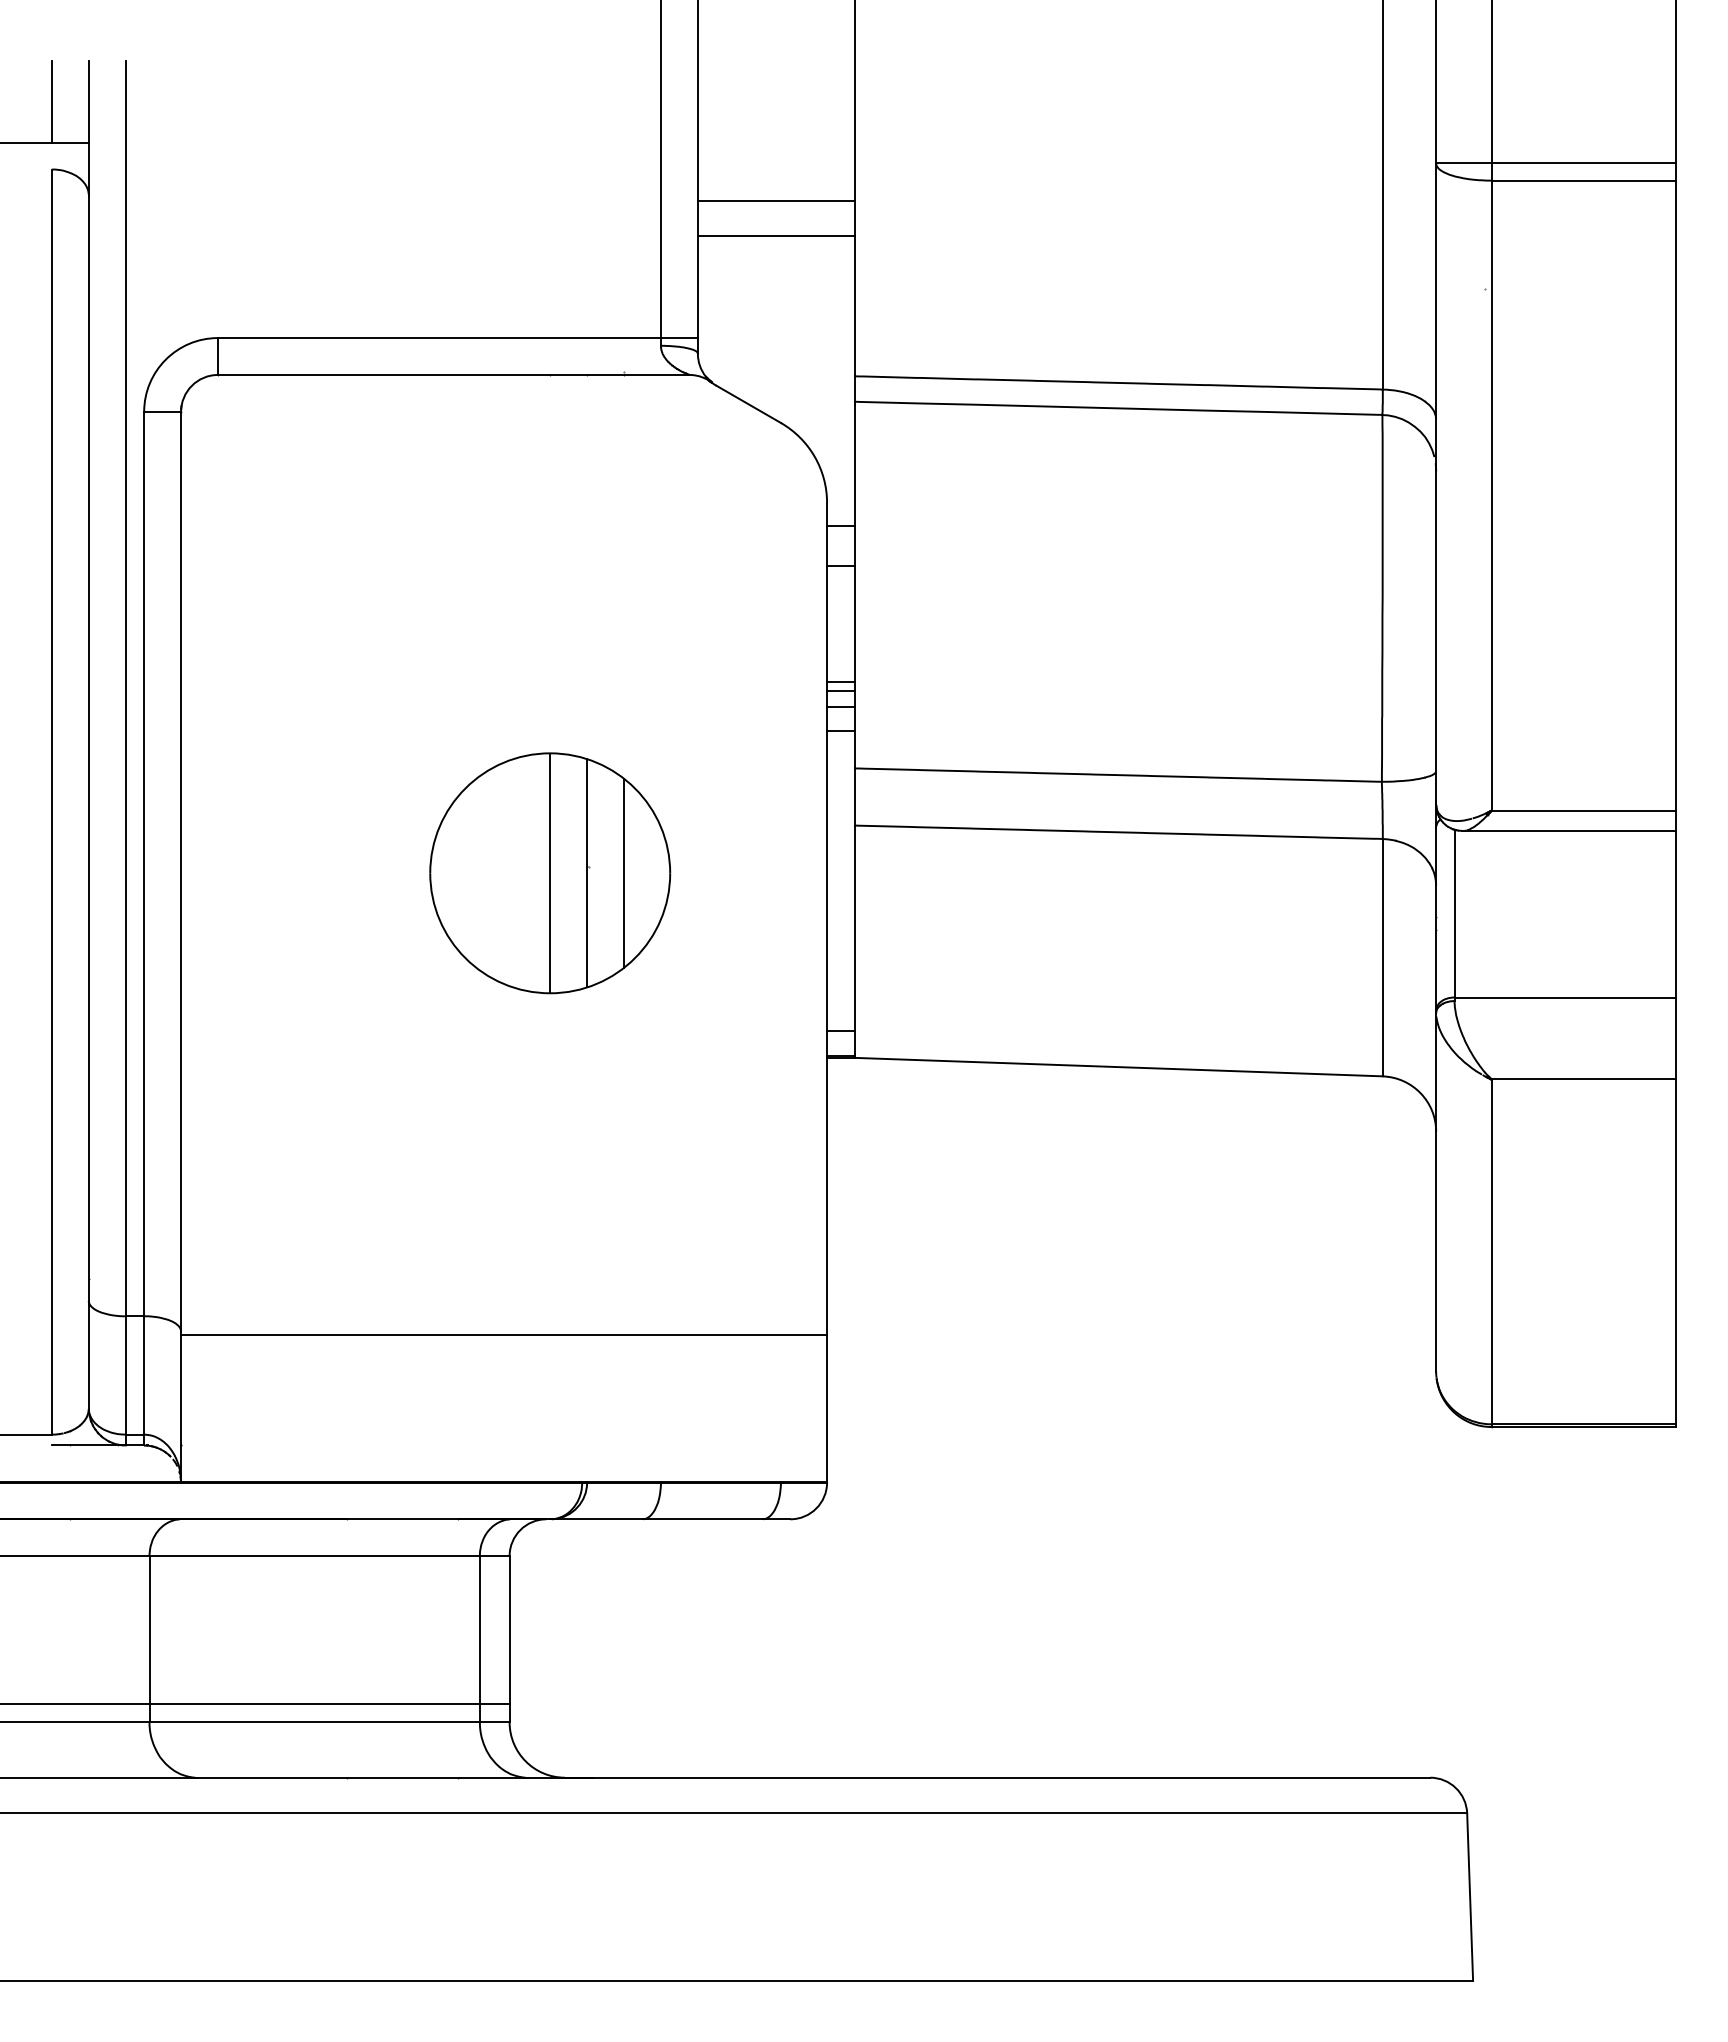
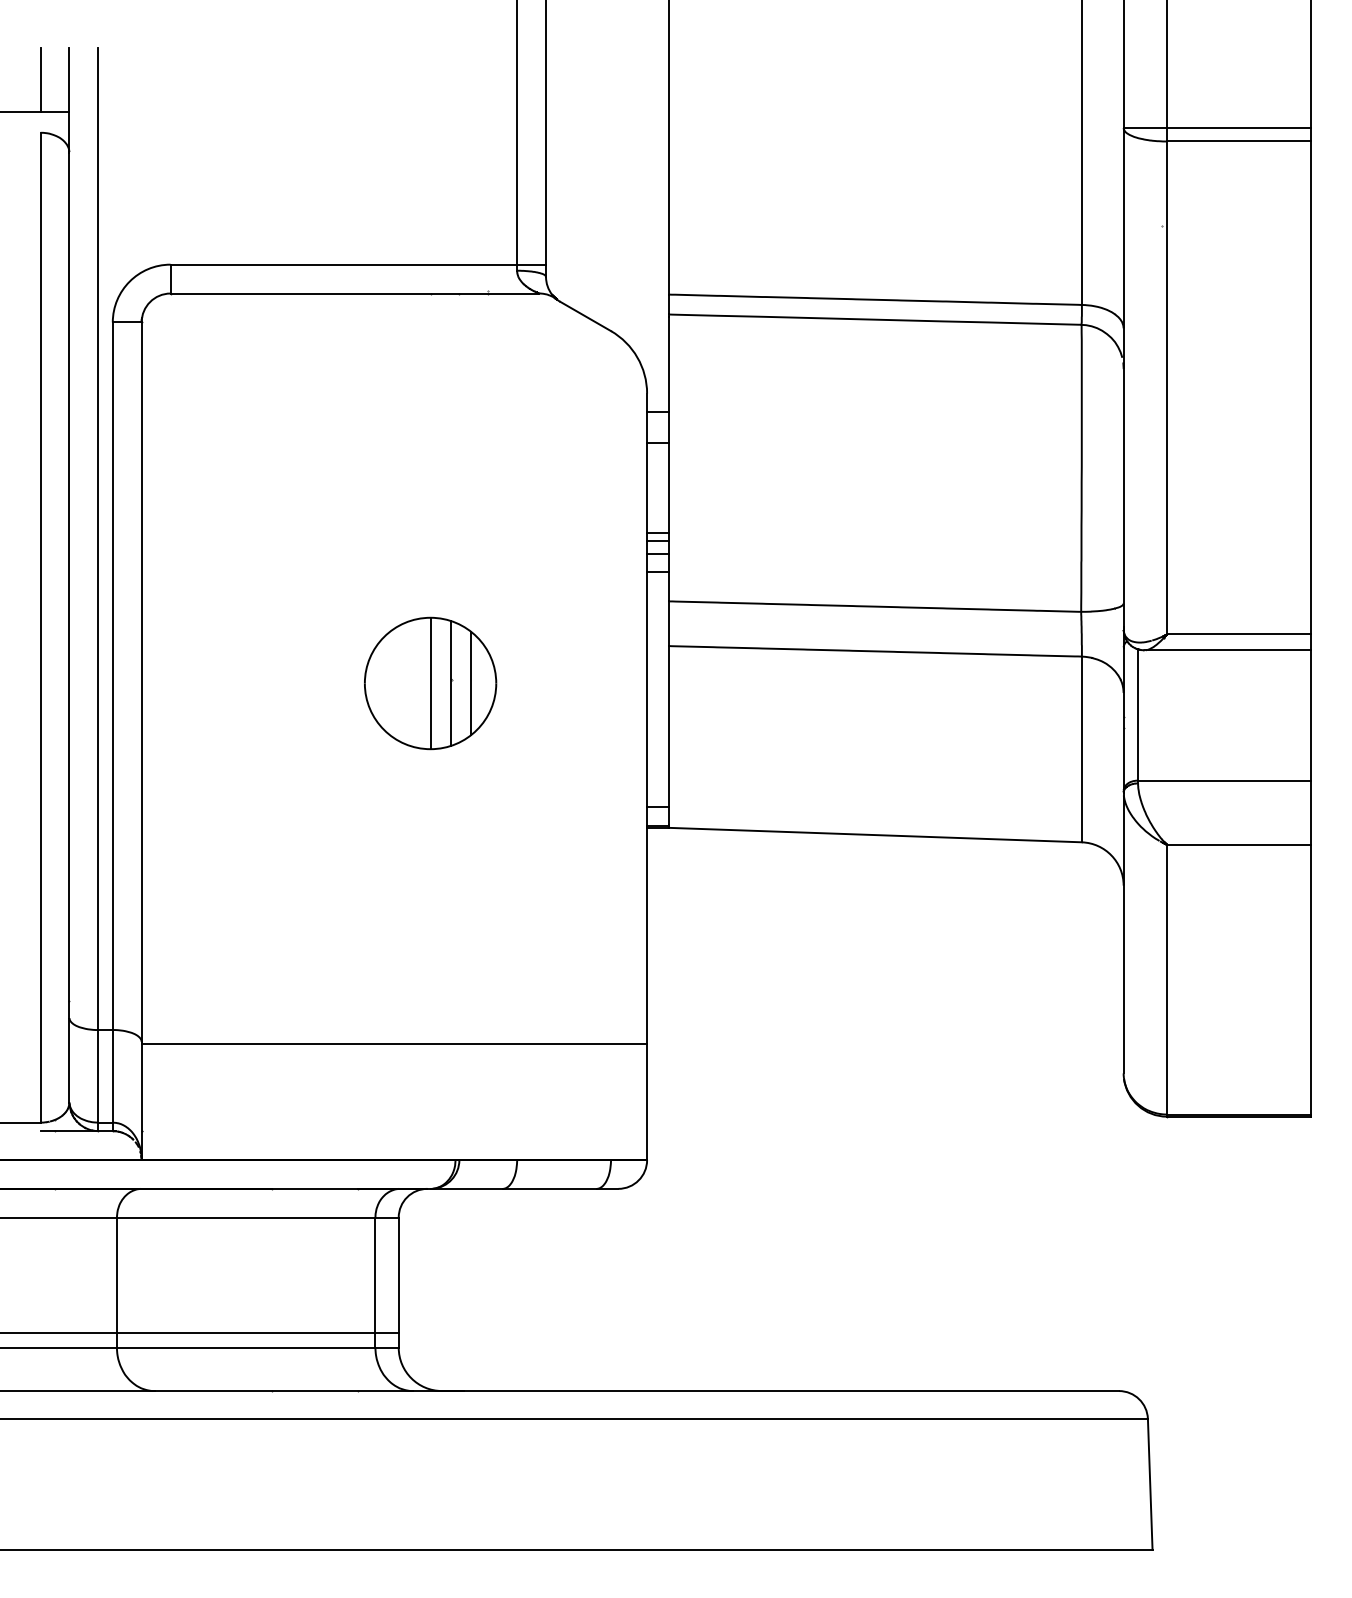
line: (775, 200) -> (606, 157), removed
line: (775, 235) -> (606, 184), removed
part: (550, 873) -> (430, 683), size x0.7

